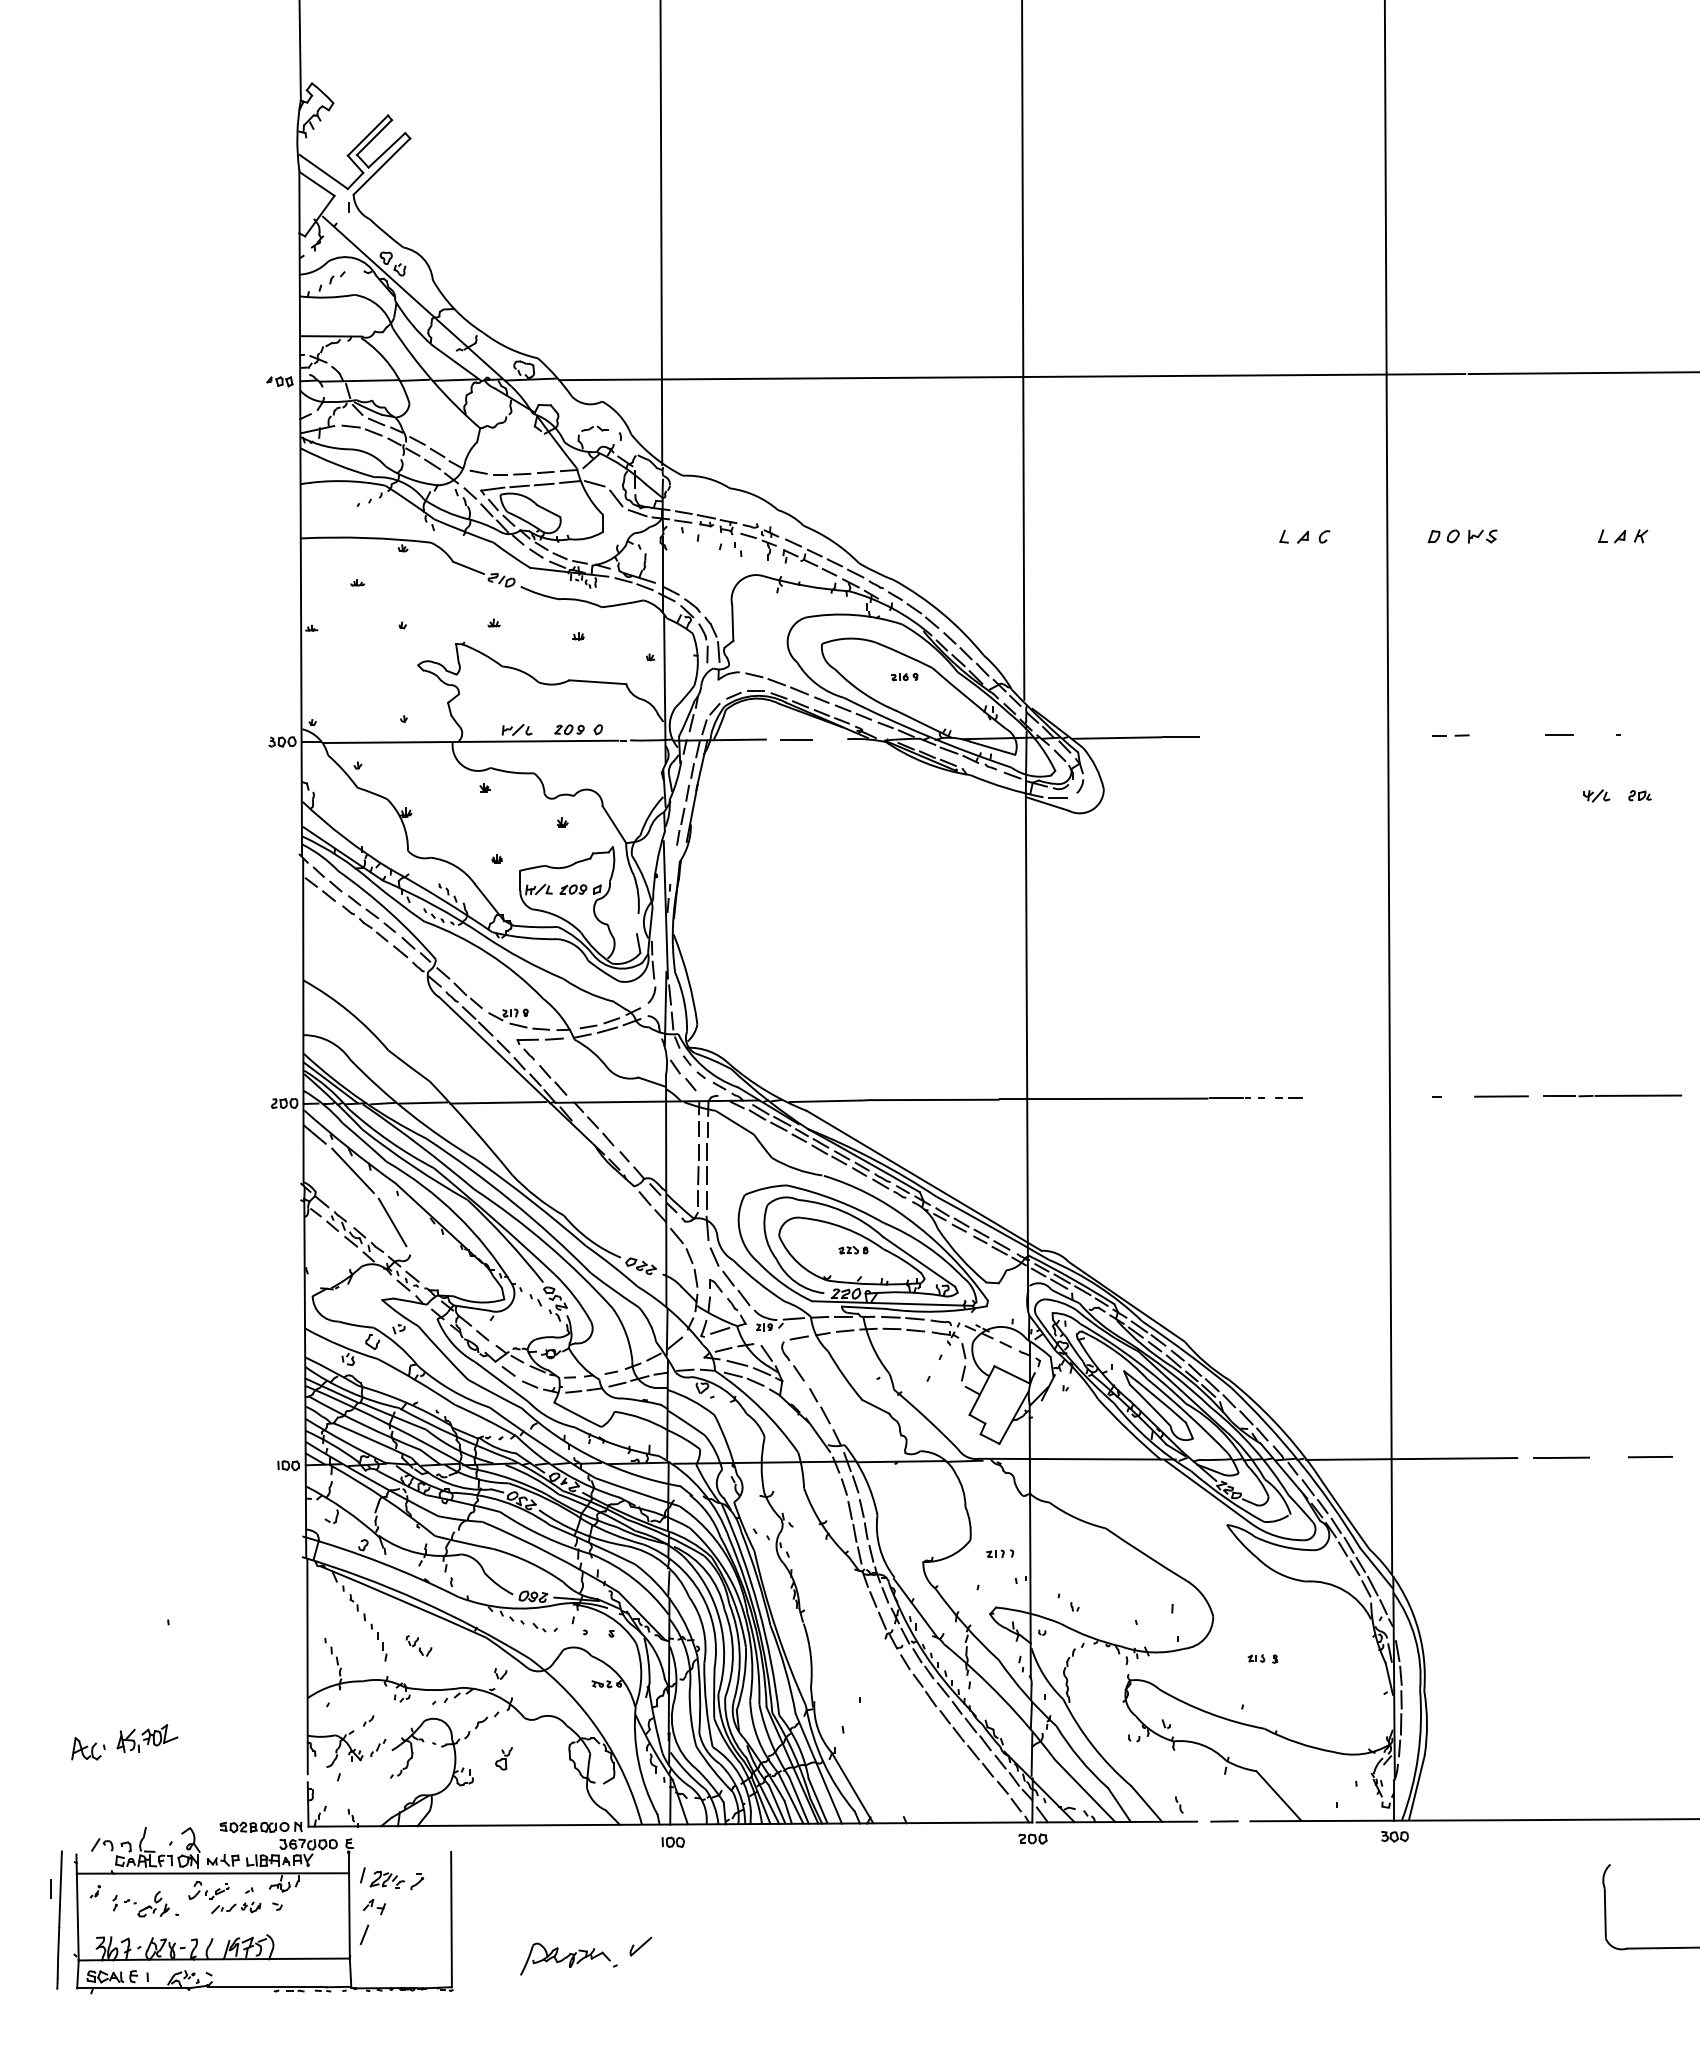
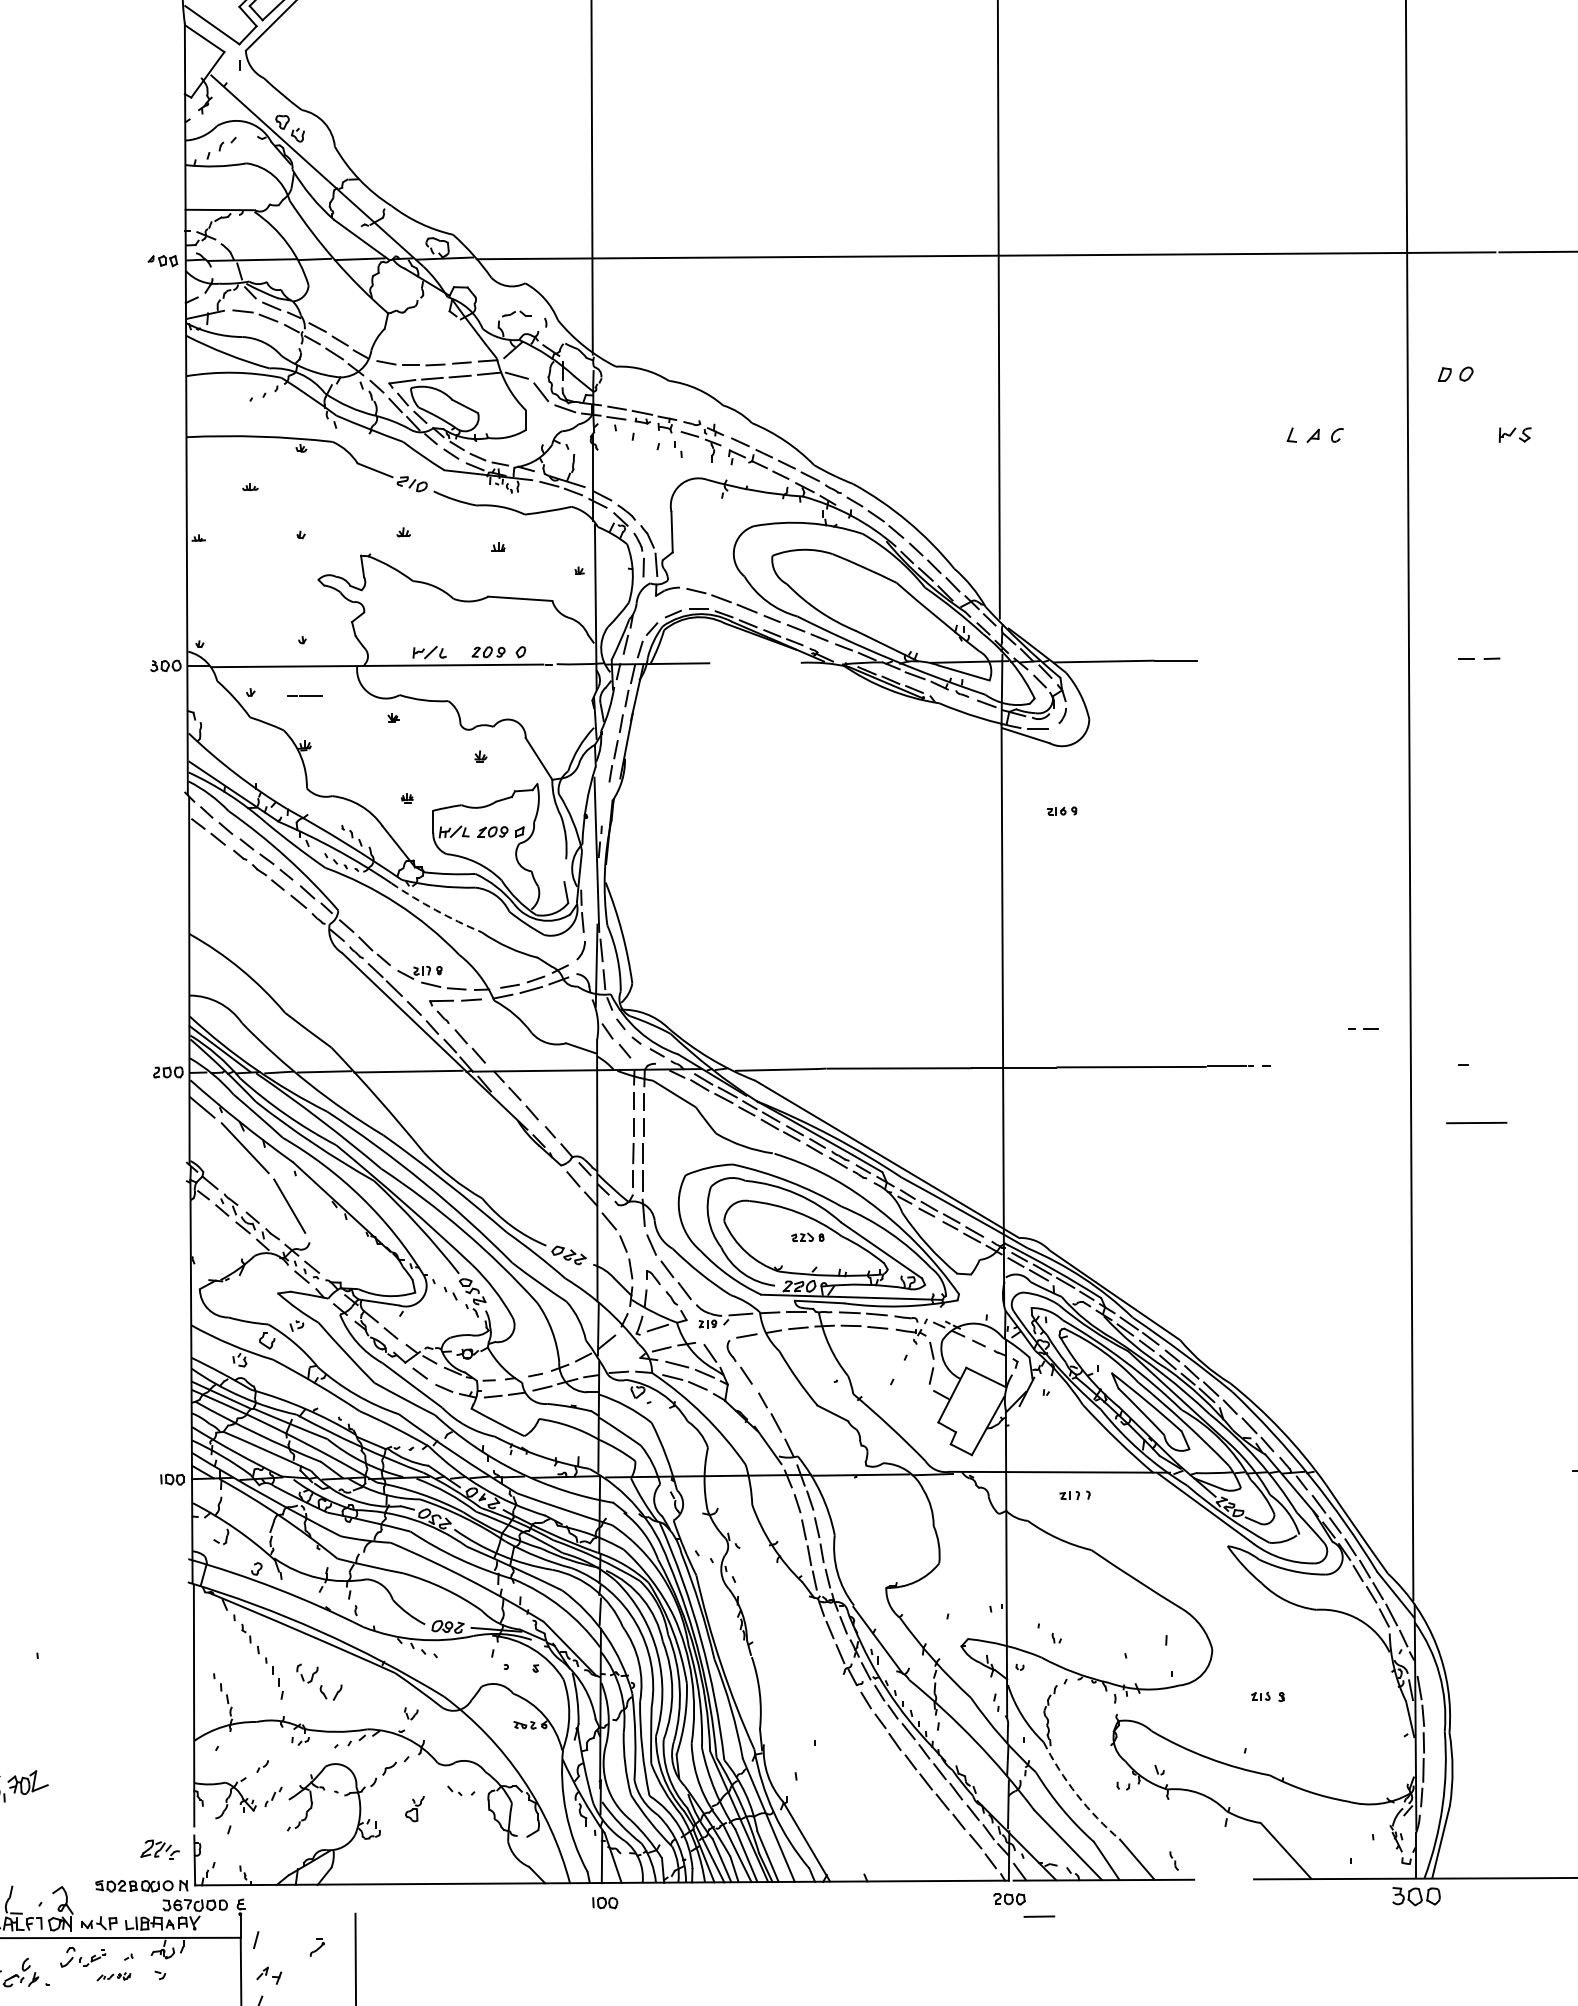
part: (1443, 536) -> (1455, 374), moved
part: (904, 676) -> (1061, 810), moved
line: (796, 739) -> (305, 695), moved
arc: (522, 959) -> (435, 910), solid -> dashed
line: (1501, 1096) -> (1476, 1123), moved
line: (1288, 1097) -> (1363, 1028), moved
line: (1411, 1458) -> (1435, 1471), removed
part: (1000, 1553) -> (1075, 1495), moved
part: (544, 1627) -> (460, 1790), moved
part: (418, 1645) -> (318, 1681), size x1.6
arc: (1093, 1746) -> (1077, 1795), solid -> dashed
line: (1224, 1821) -> (1039, 1916), moved
part: (1394, 1836) -> (1416, 1896), size x1.6
part: (386, 1879) -> (159, 1849), moved
part: (236, 1907) -> (114, 1976), size x0.6

